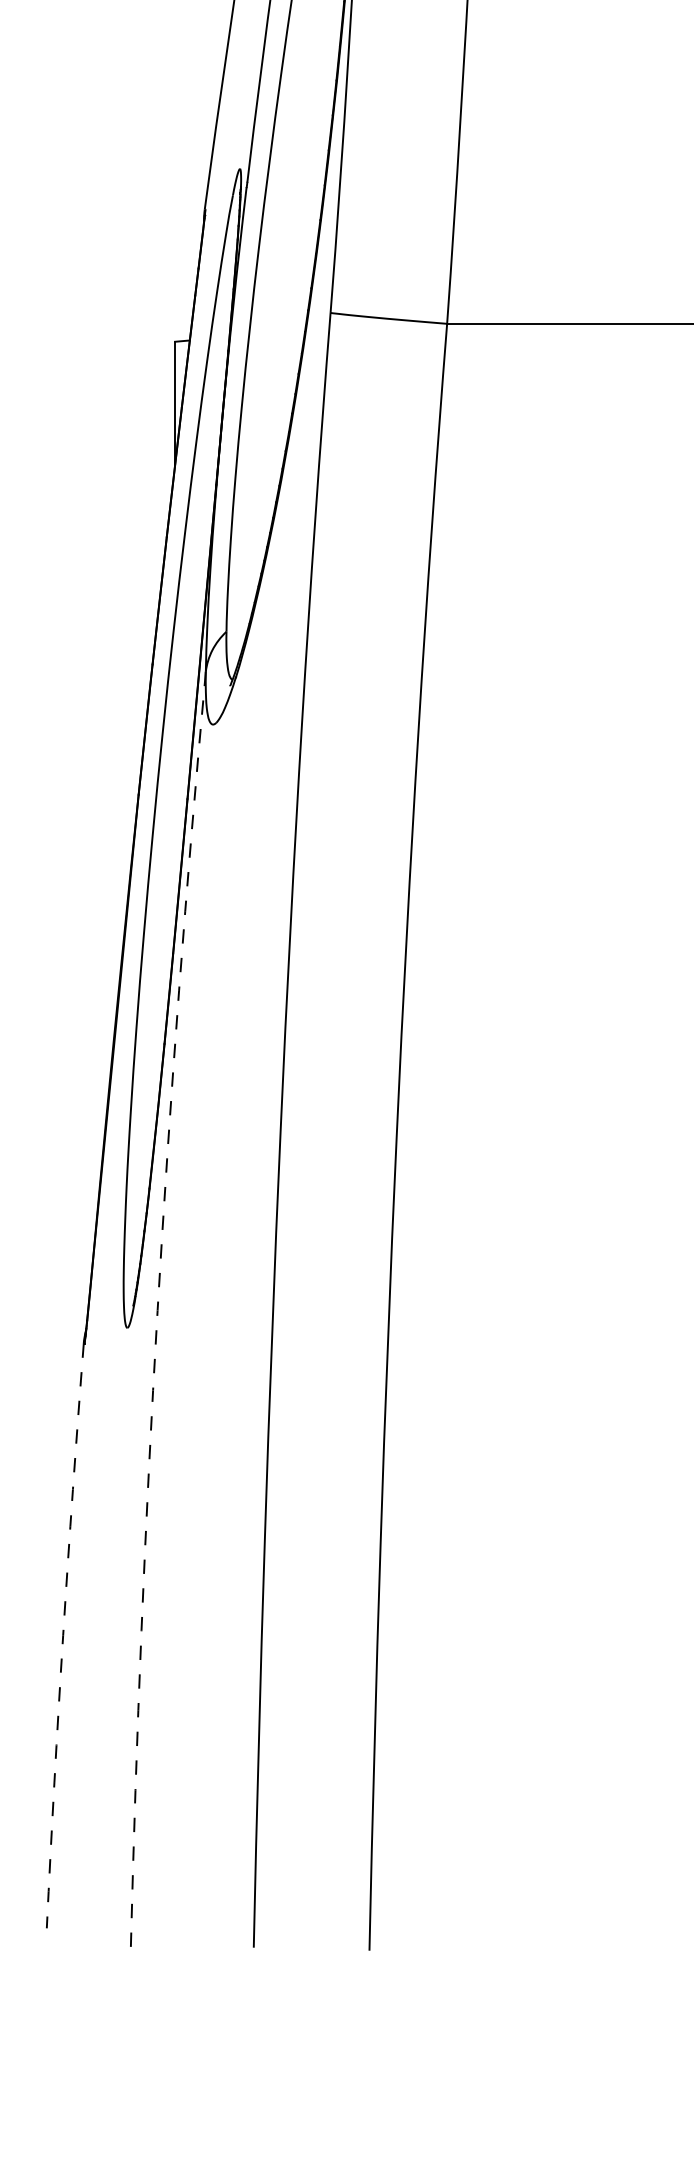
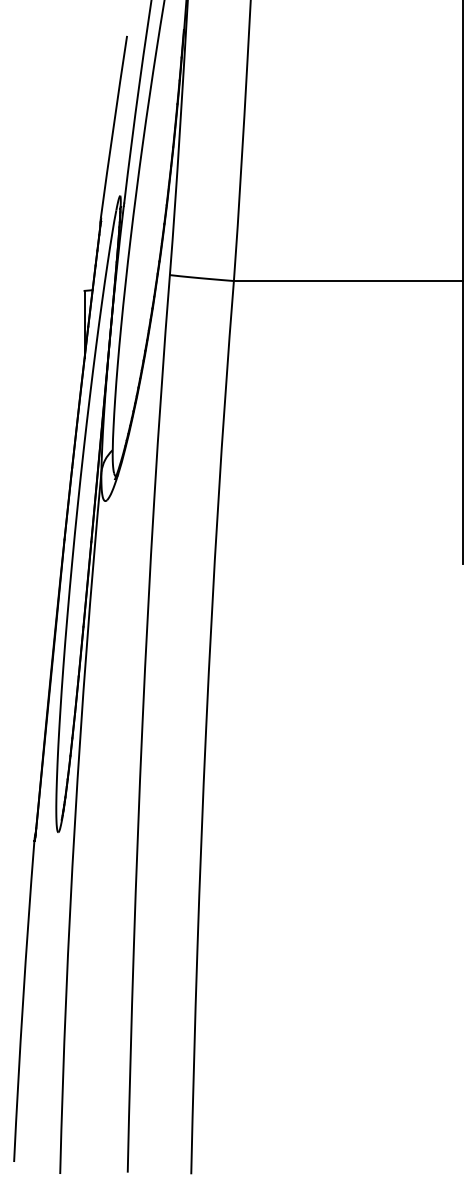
arc: (156, 1309) -> (74, 822), dashed -> solid
arc: (63, 1635) -> (23, 1001), dashed -> solid

